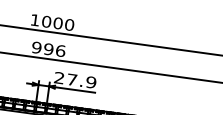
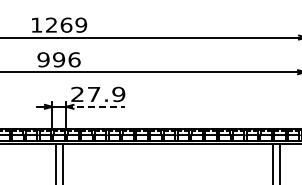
text: (58, 22) -> (66, 24), 1000 -> 1269
line: (71, 89) -> (95, 106), solid -> dashed

